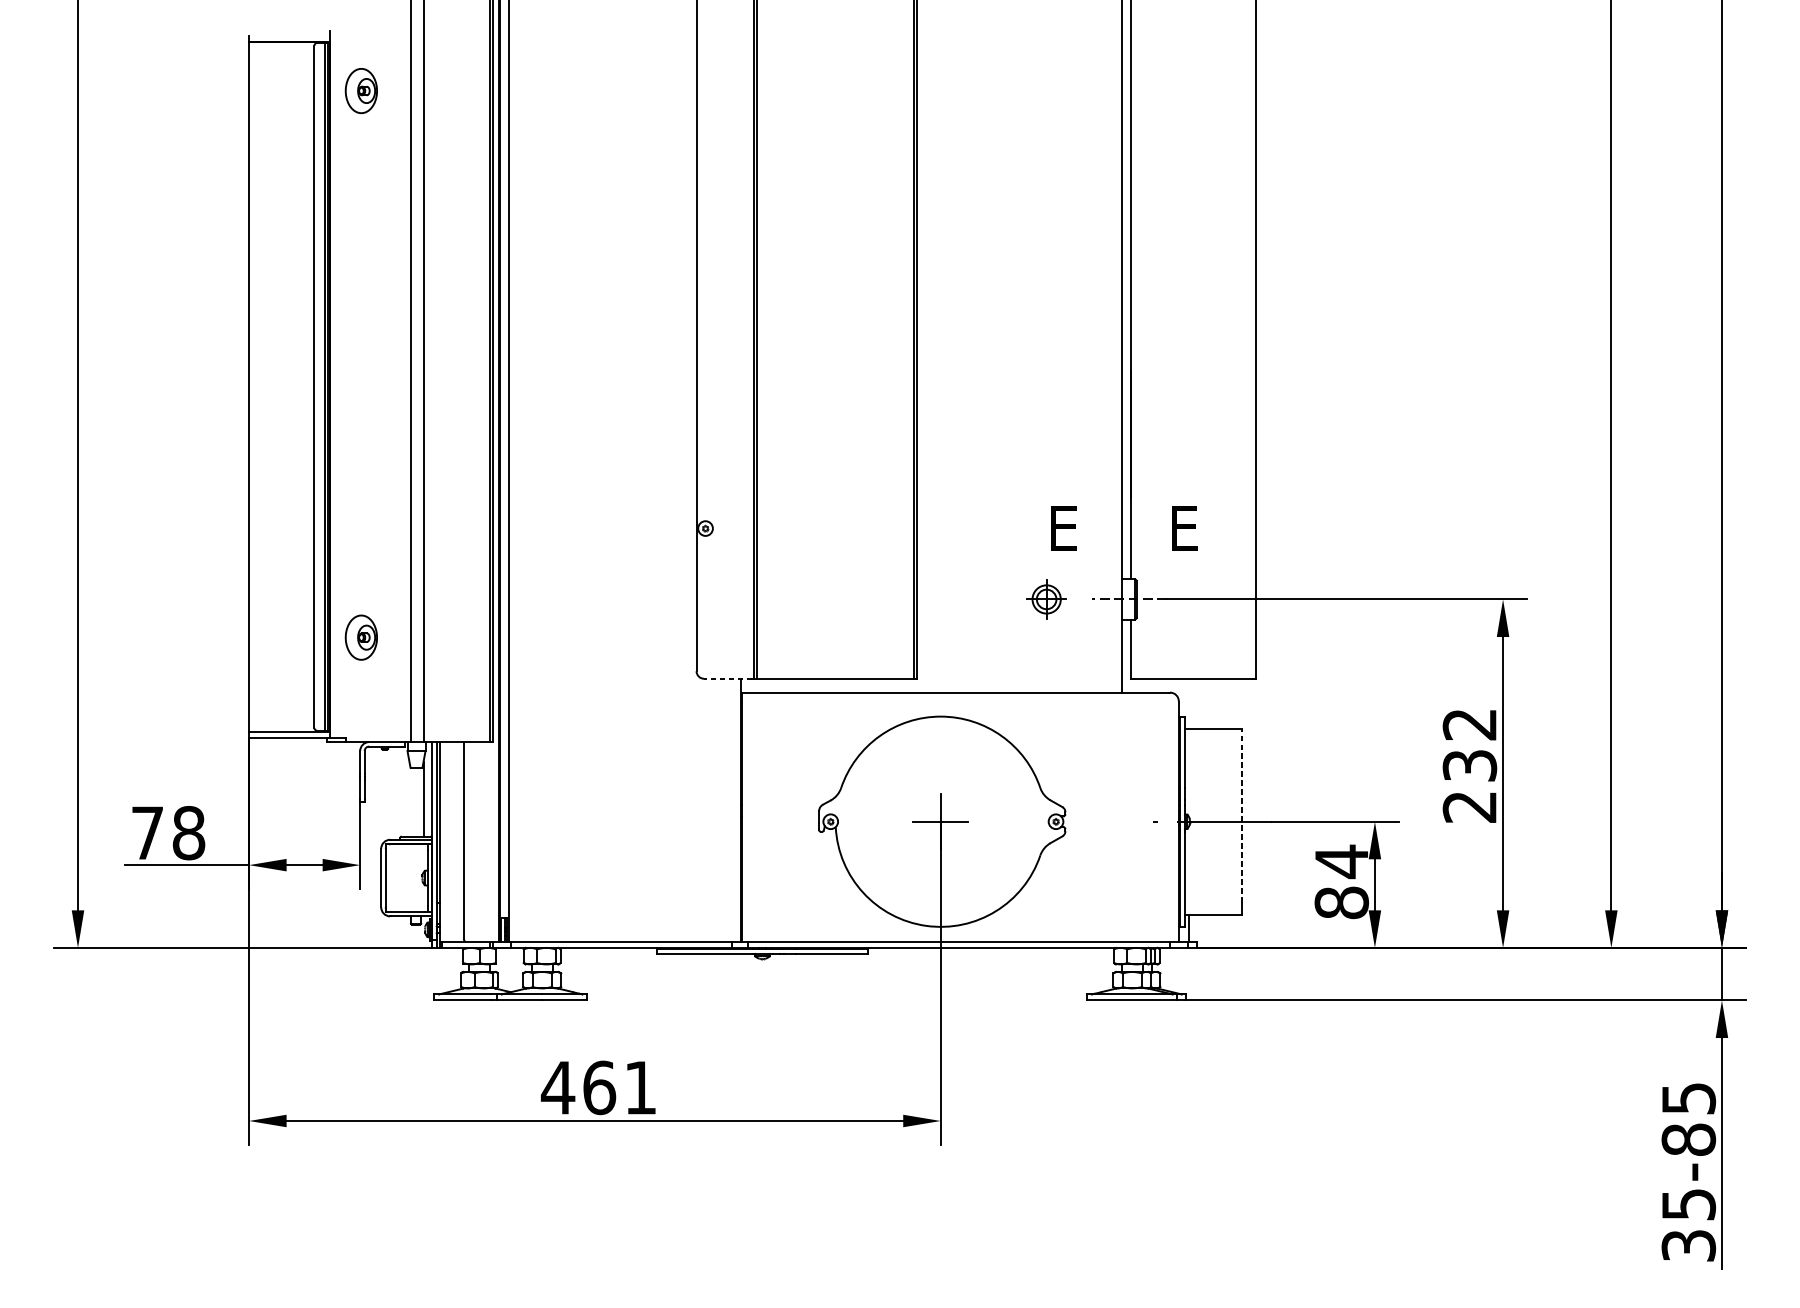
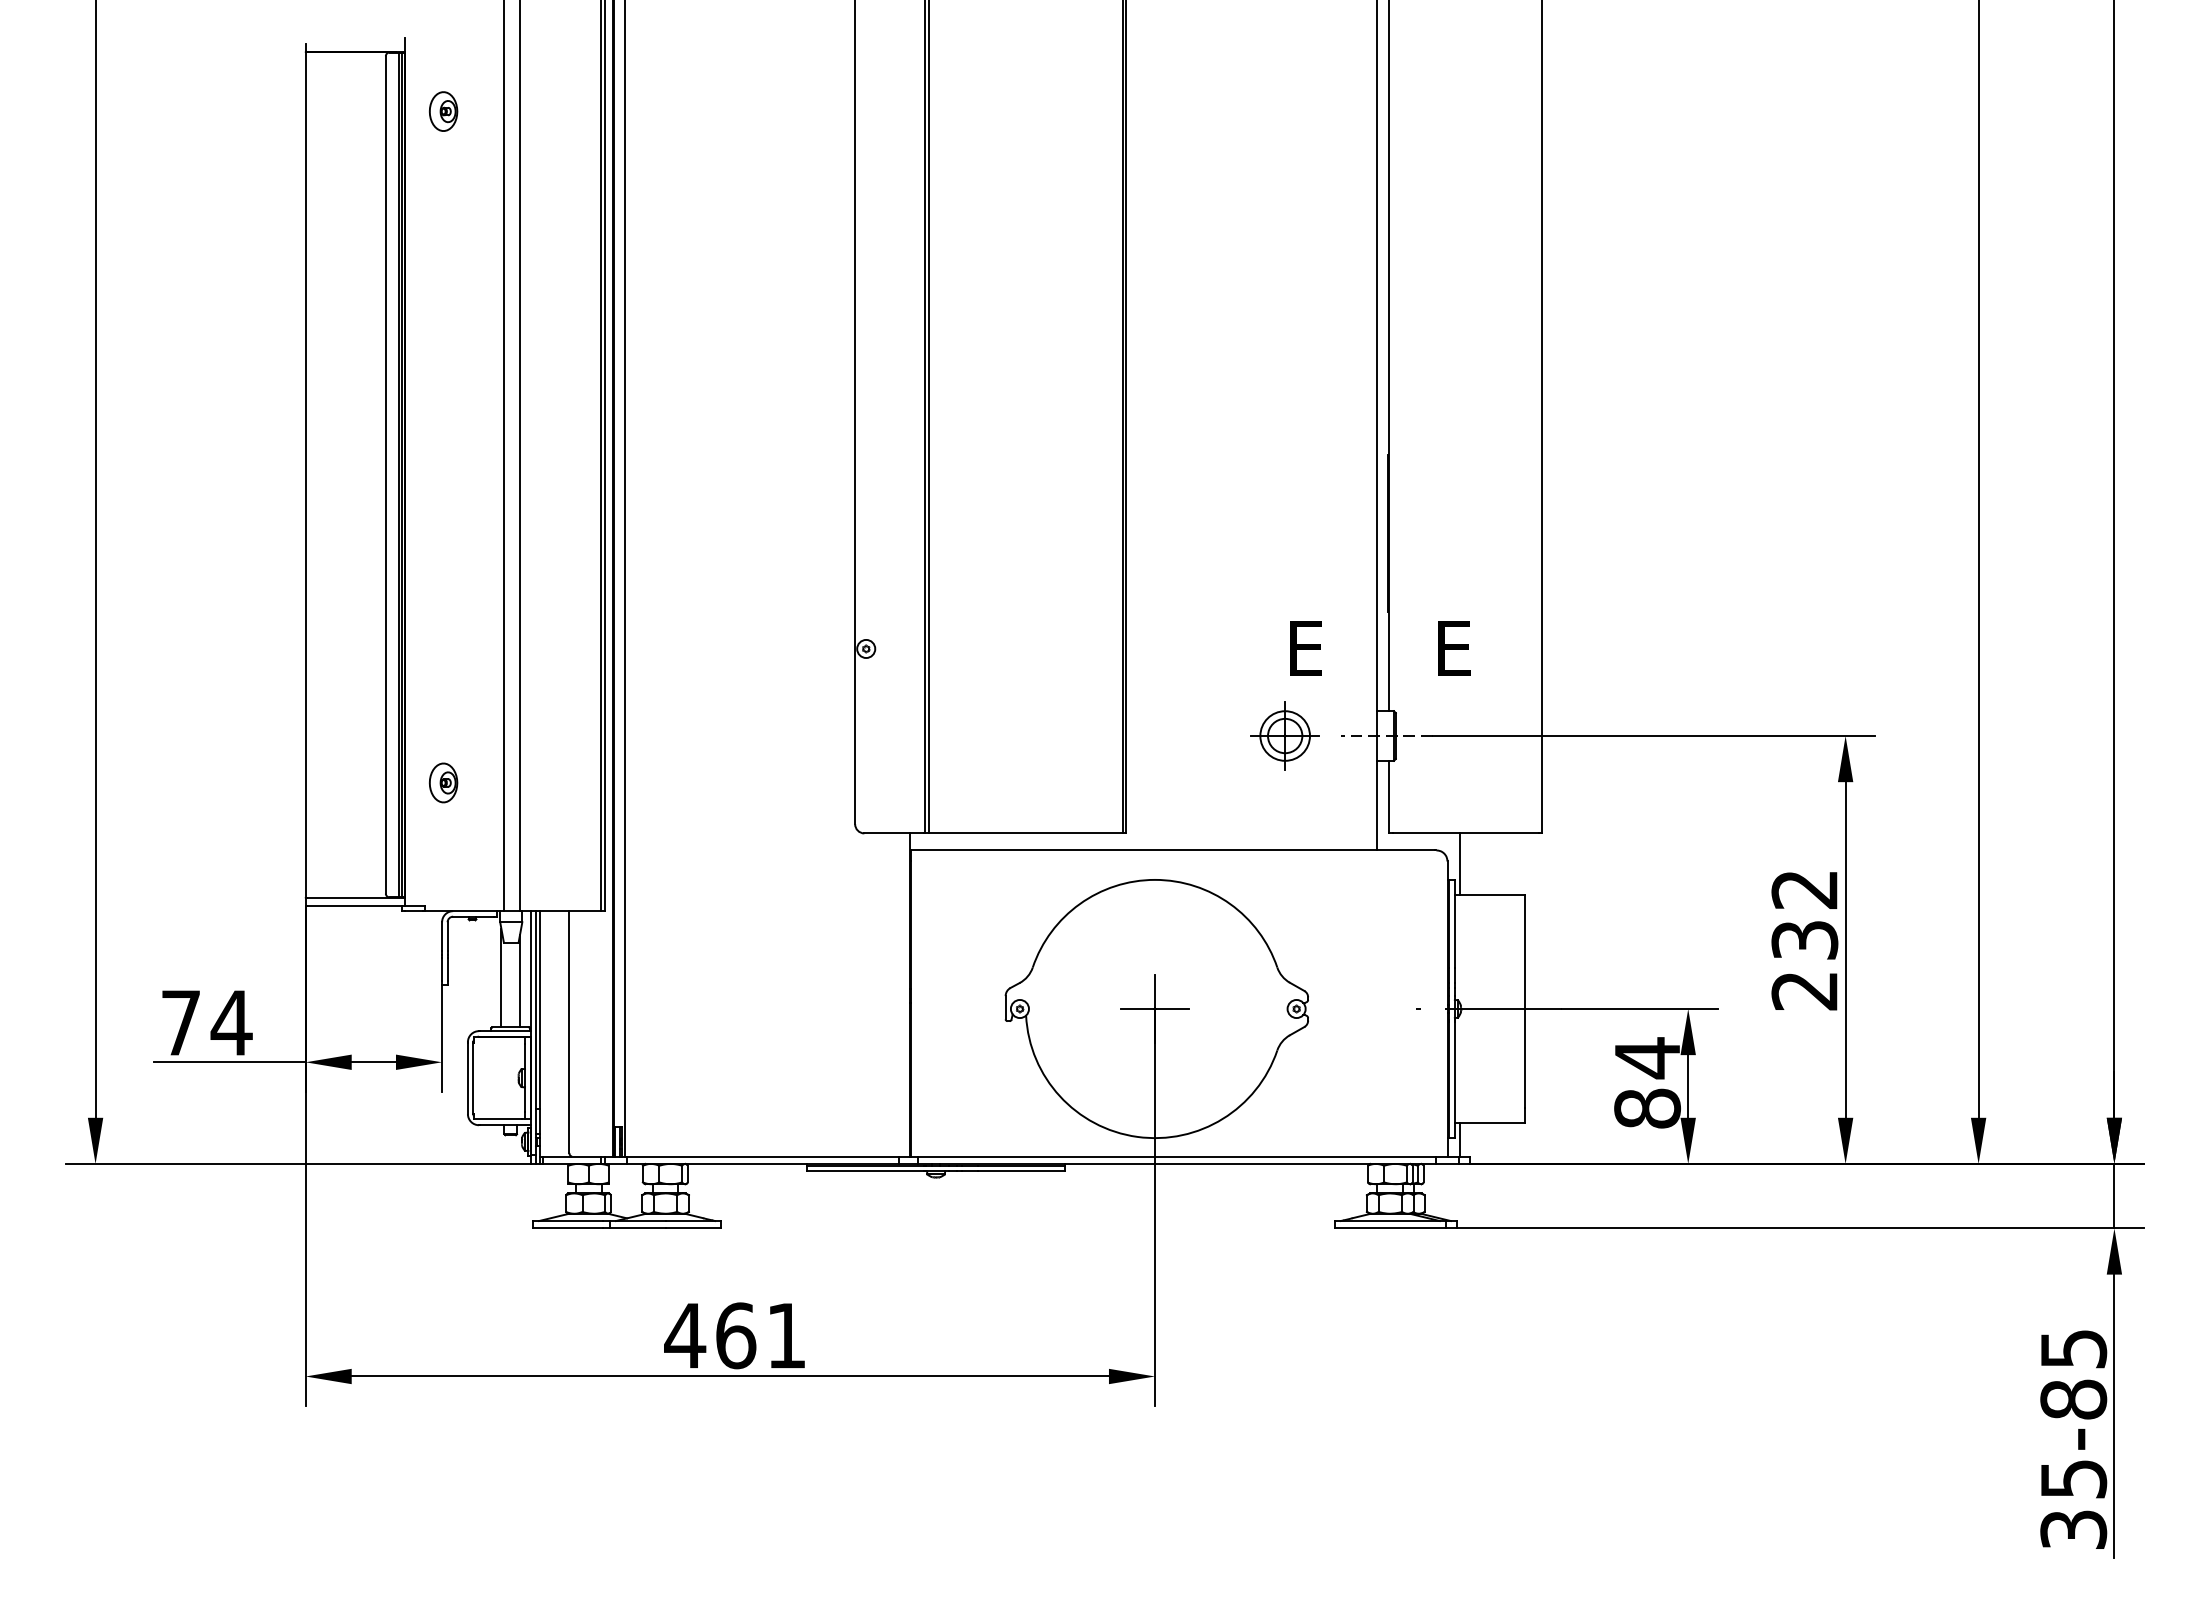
part: (361, 90) -> (443, 111), size x0.71
part: (1046, 599) -> (1284, 735), size x1.43
part: (361, 637) -> (443, 782), size x0.71
line: (727, 678) -> (893, 833), dashed -> solid
line: (1189, 703) -> (1460, 863), added
line: (408, 796) -> (501, 978), added
line: (1241, 815) -> (1524, 1001), dashed -> solid
text: (188, 832) -> (231, 1022), 78 -> 74

